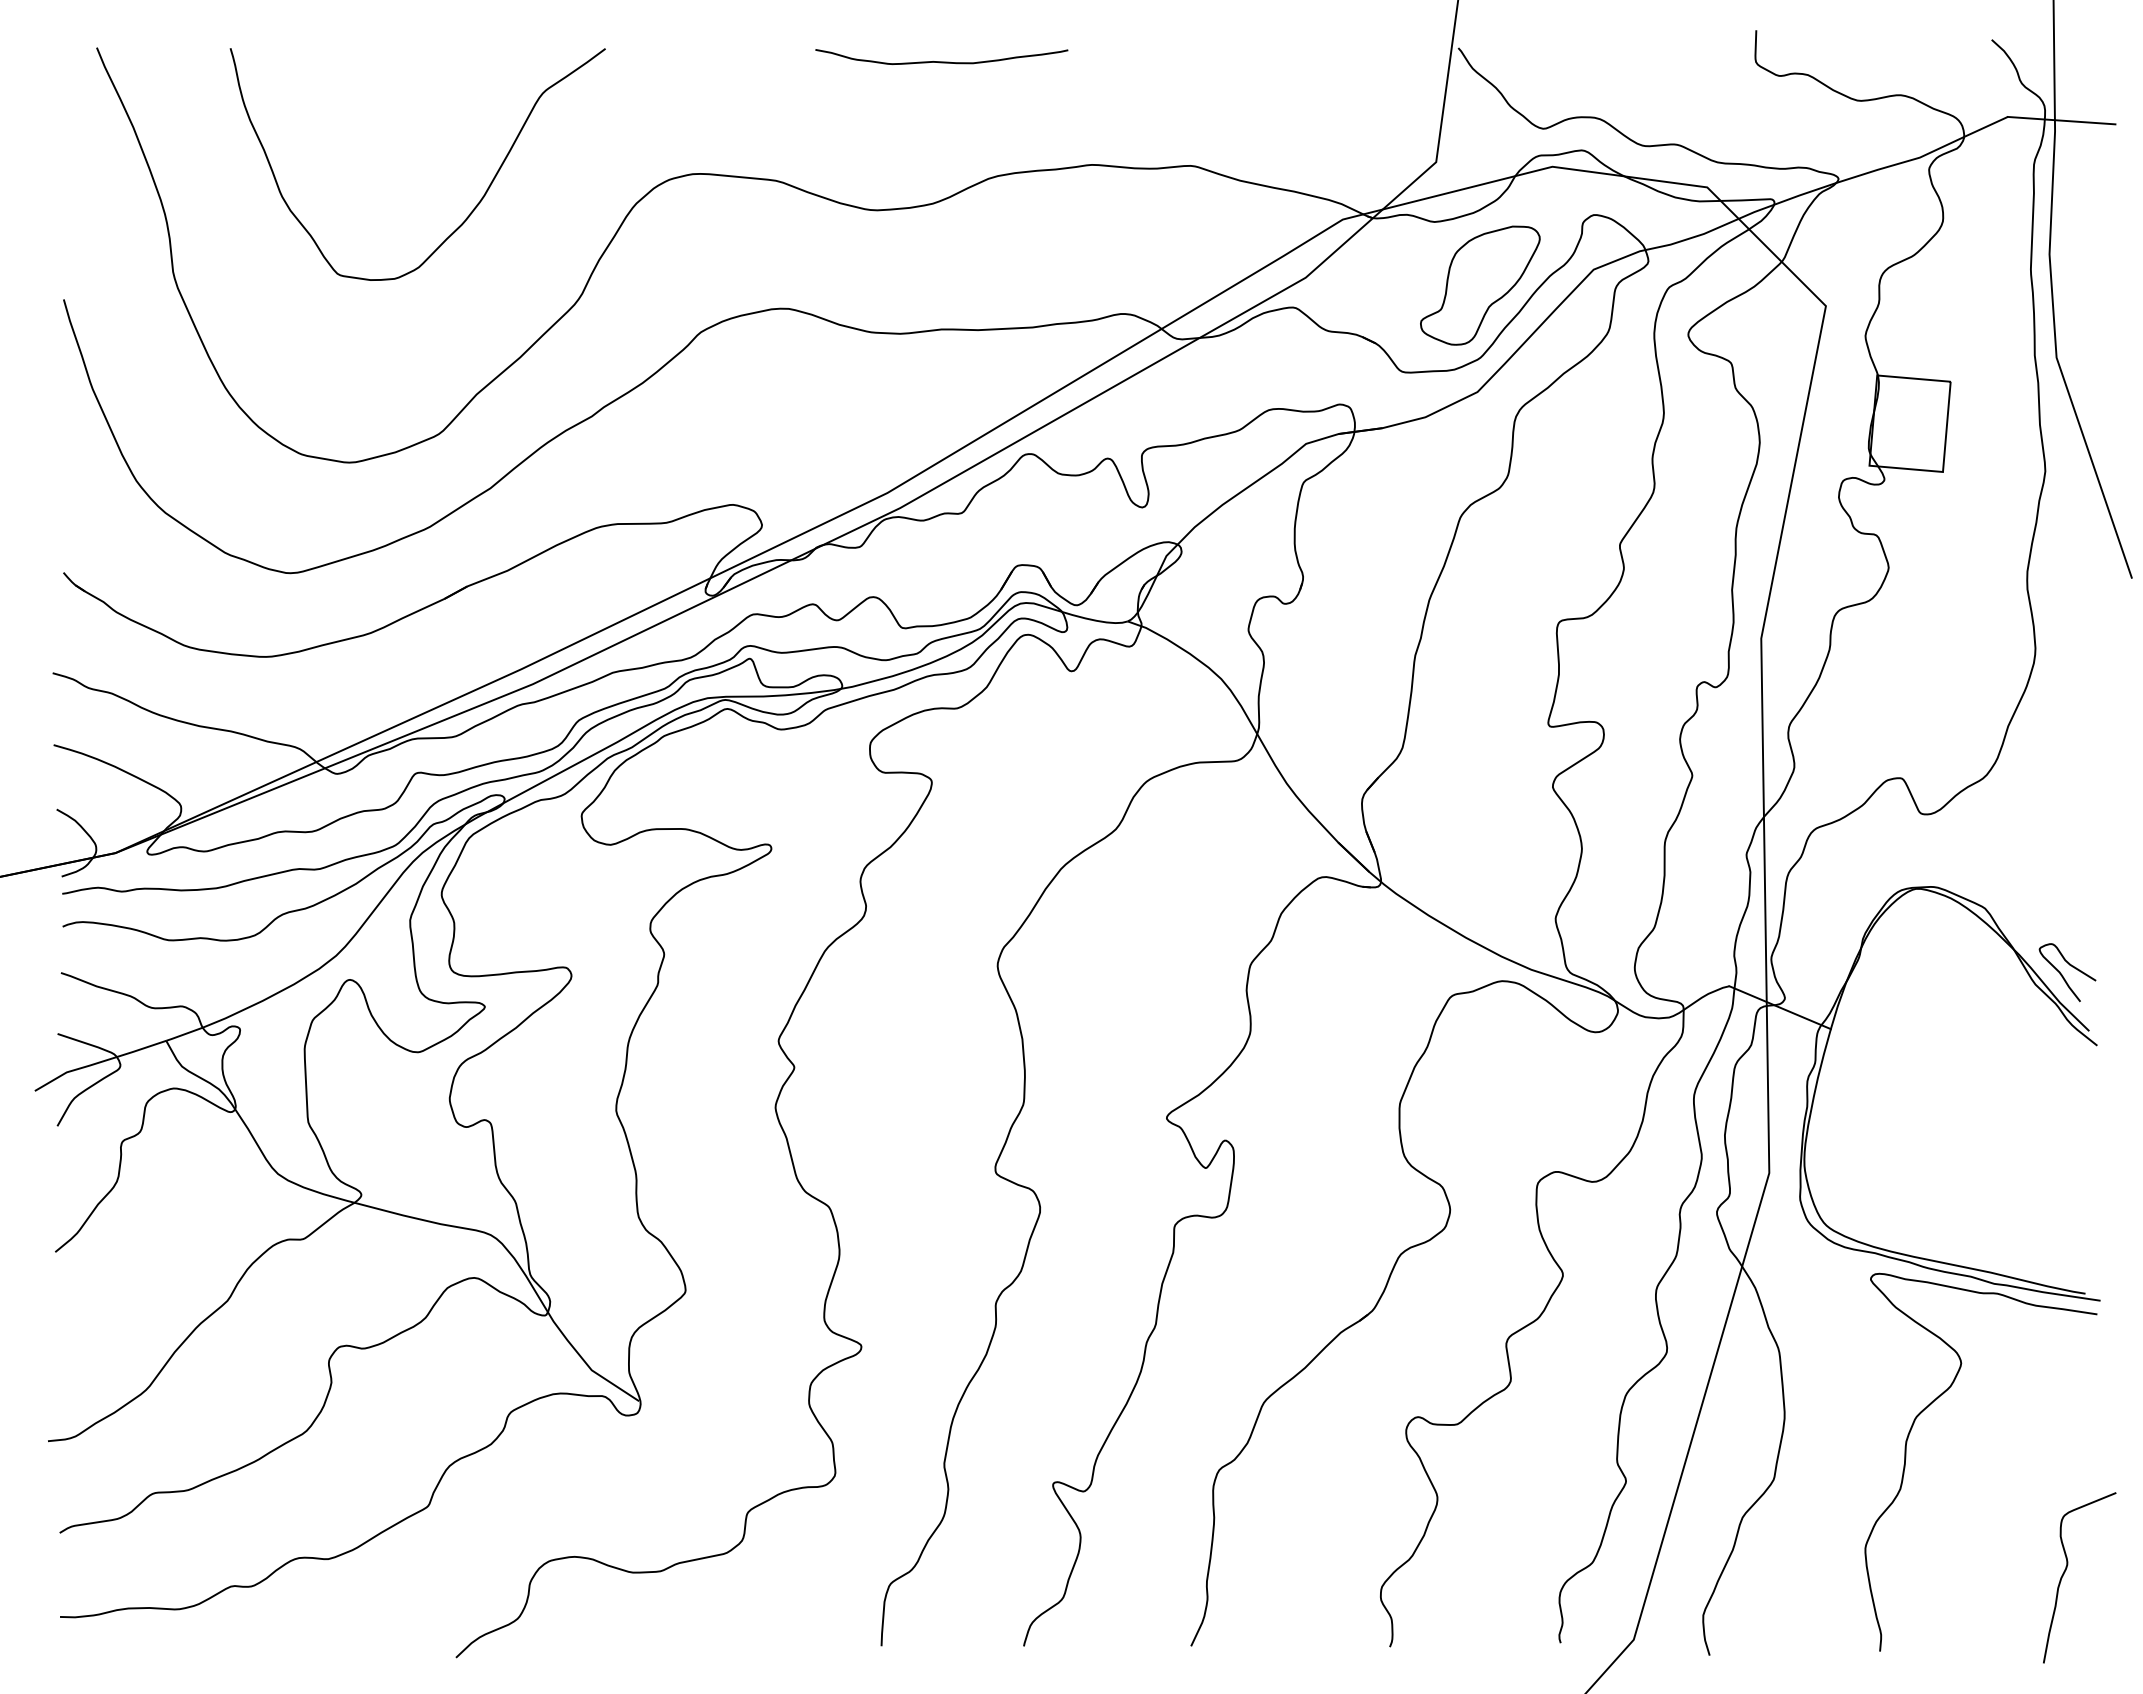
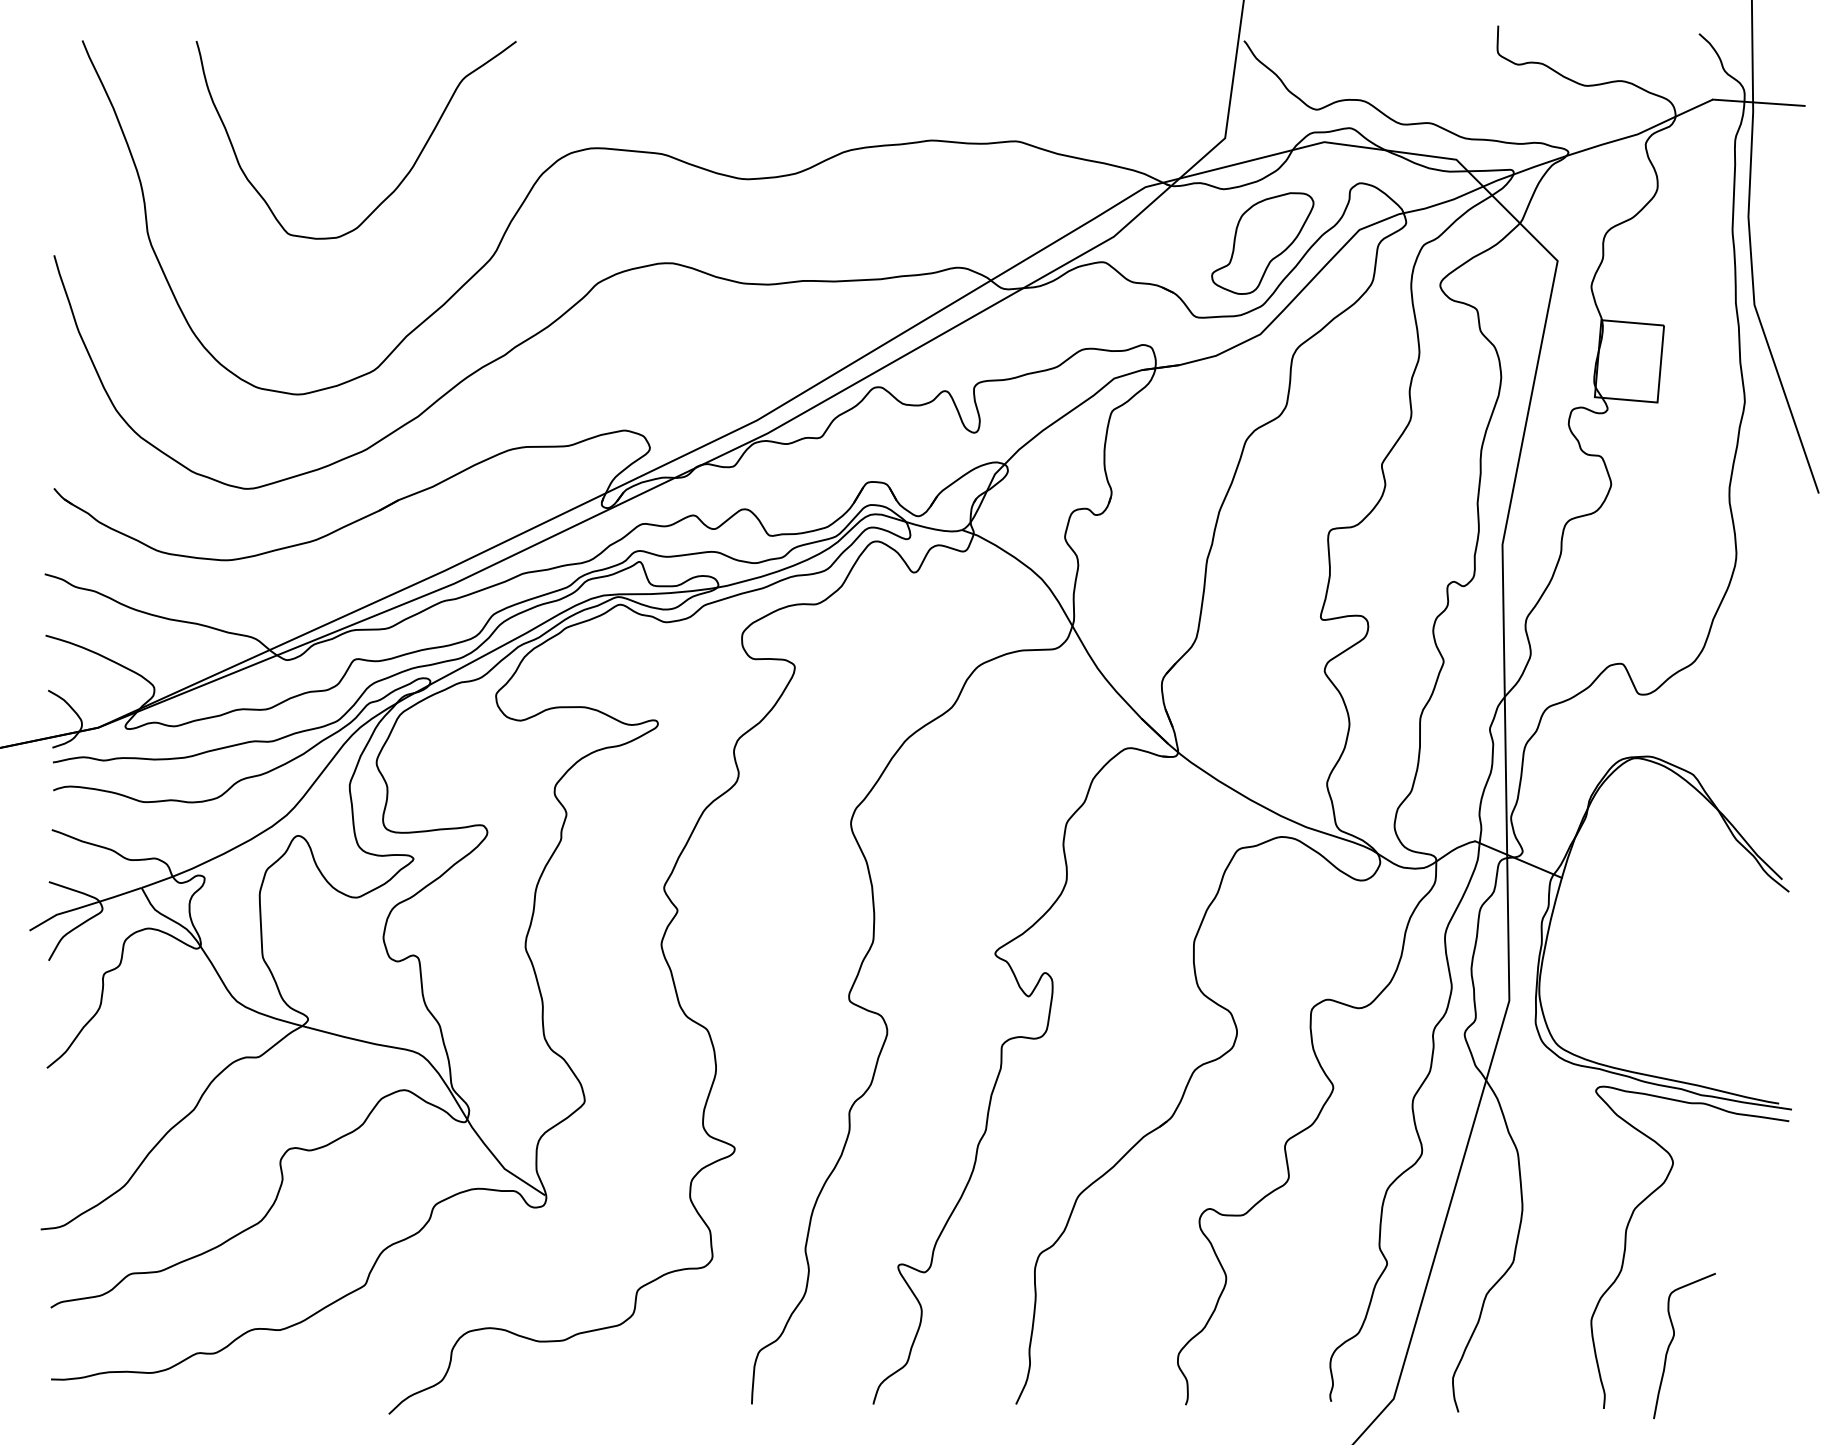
curve: (941, 61) -> (803, 52), removed
curve: (2062, 974) -> (1759, 831), removed
curve: (2066, 1570) -> (1673, 1339), moved

